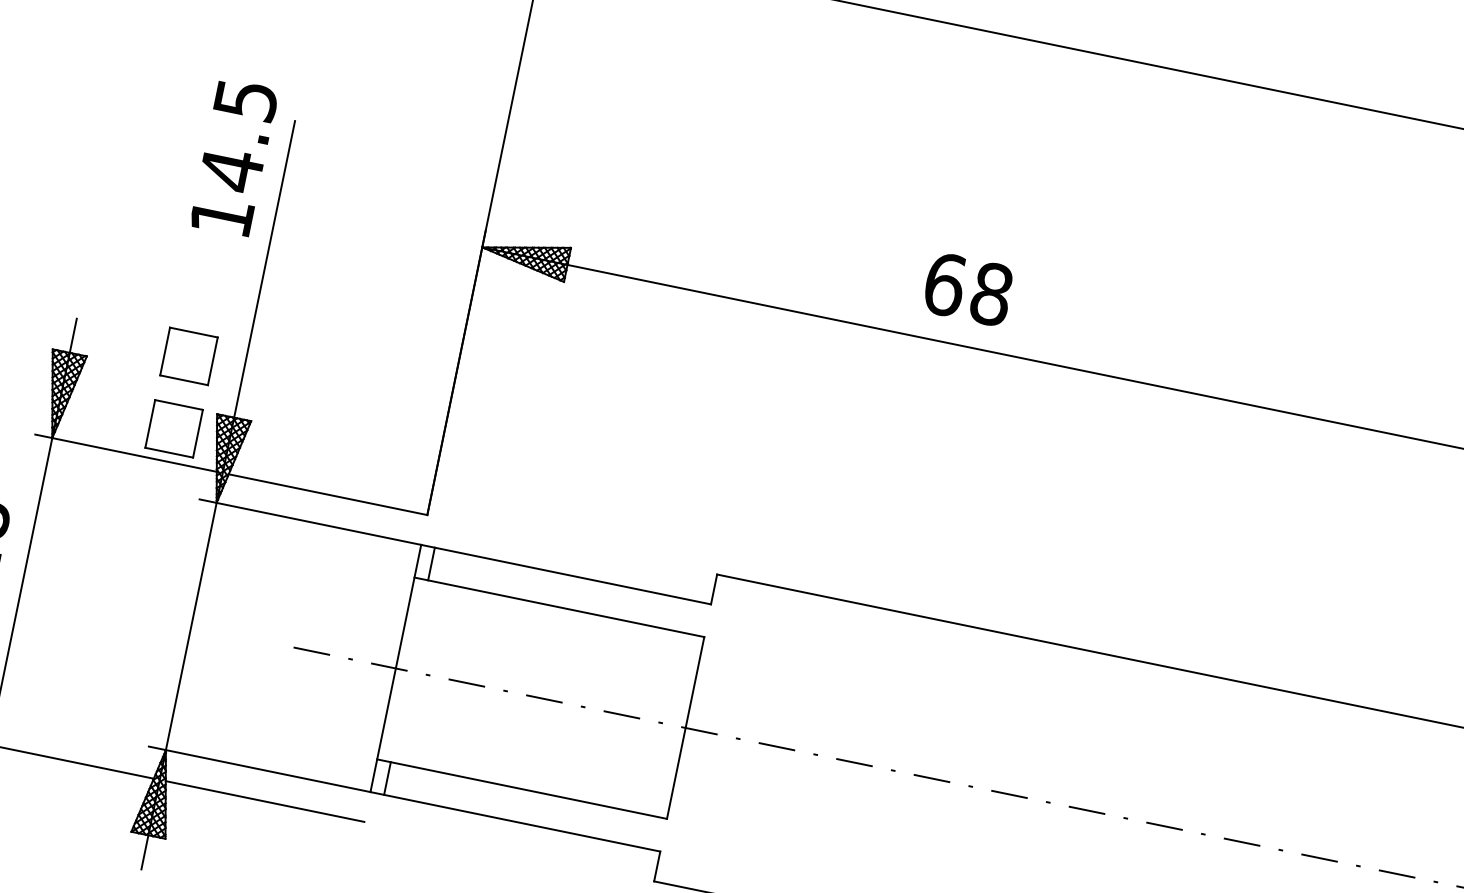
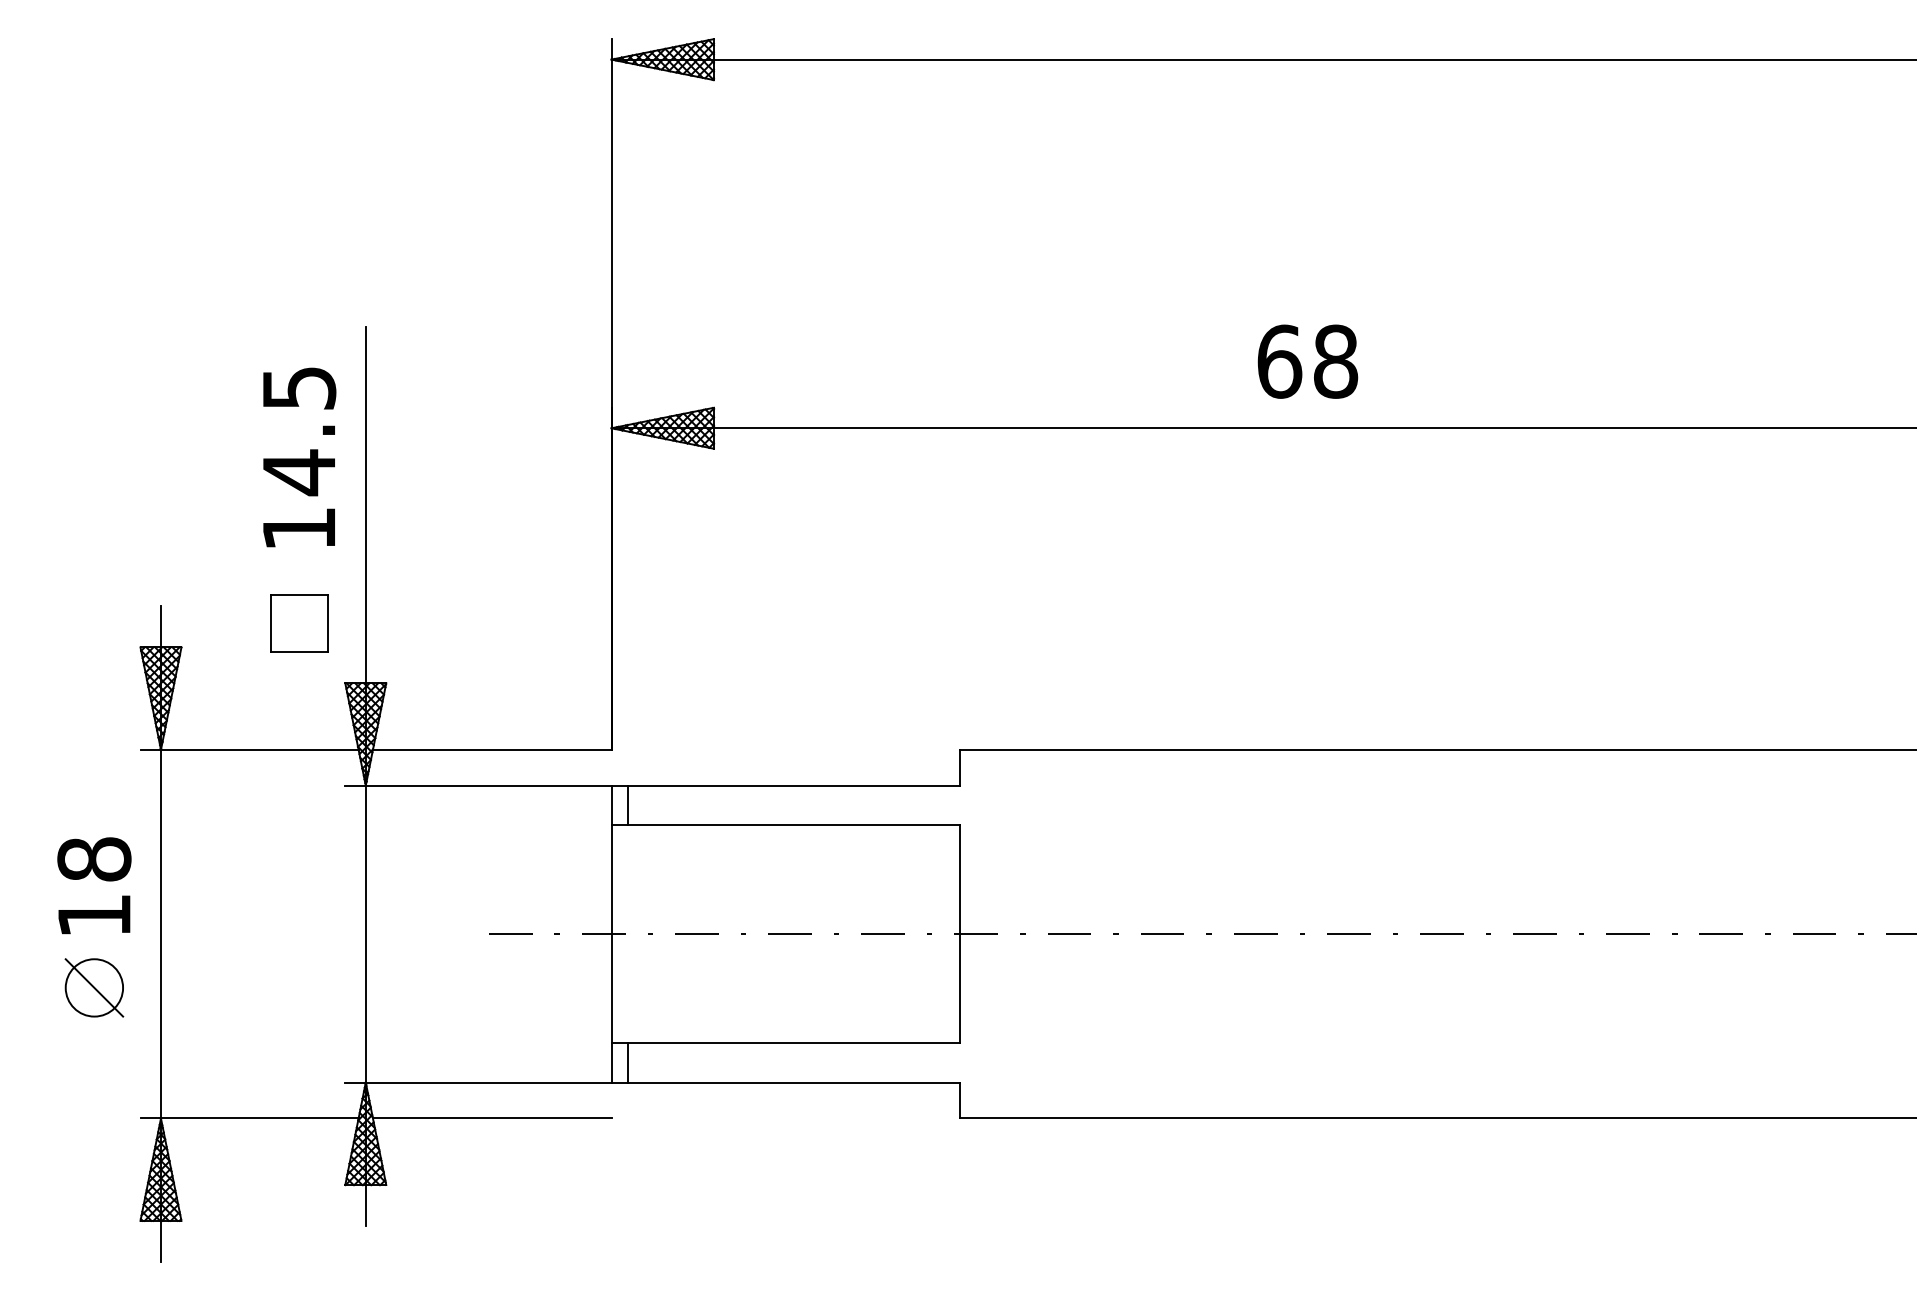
text: (234, 157) -> (299, 457), moved
text: (968, 289) -> (1307, 361), moved
part: (174, 429) -> (299, 710), removed

